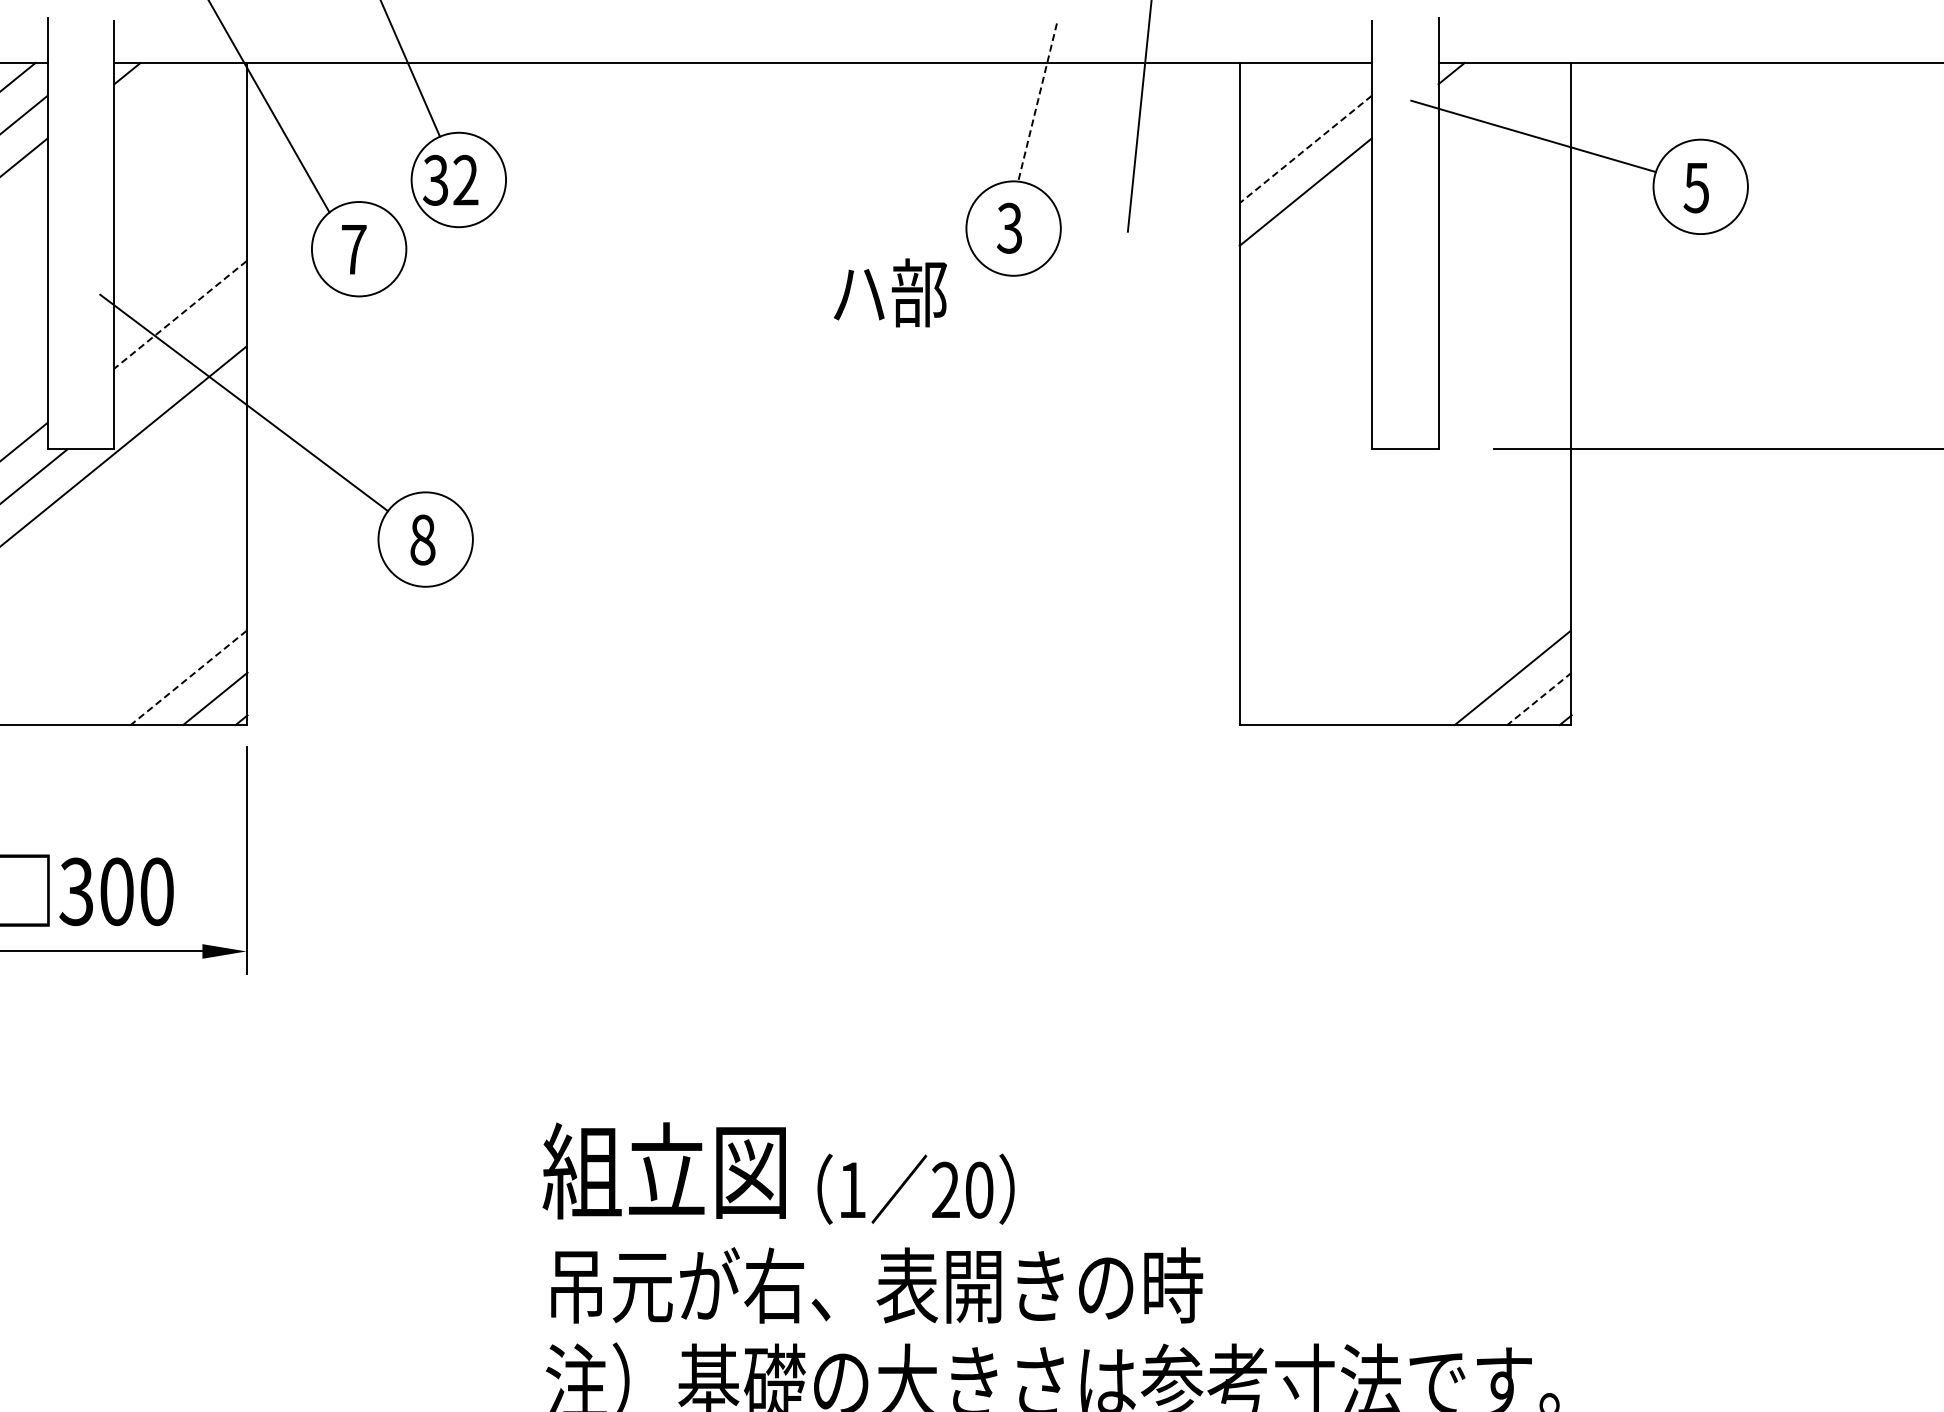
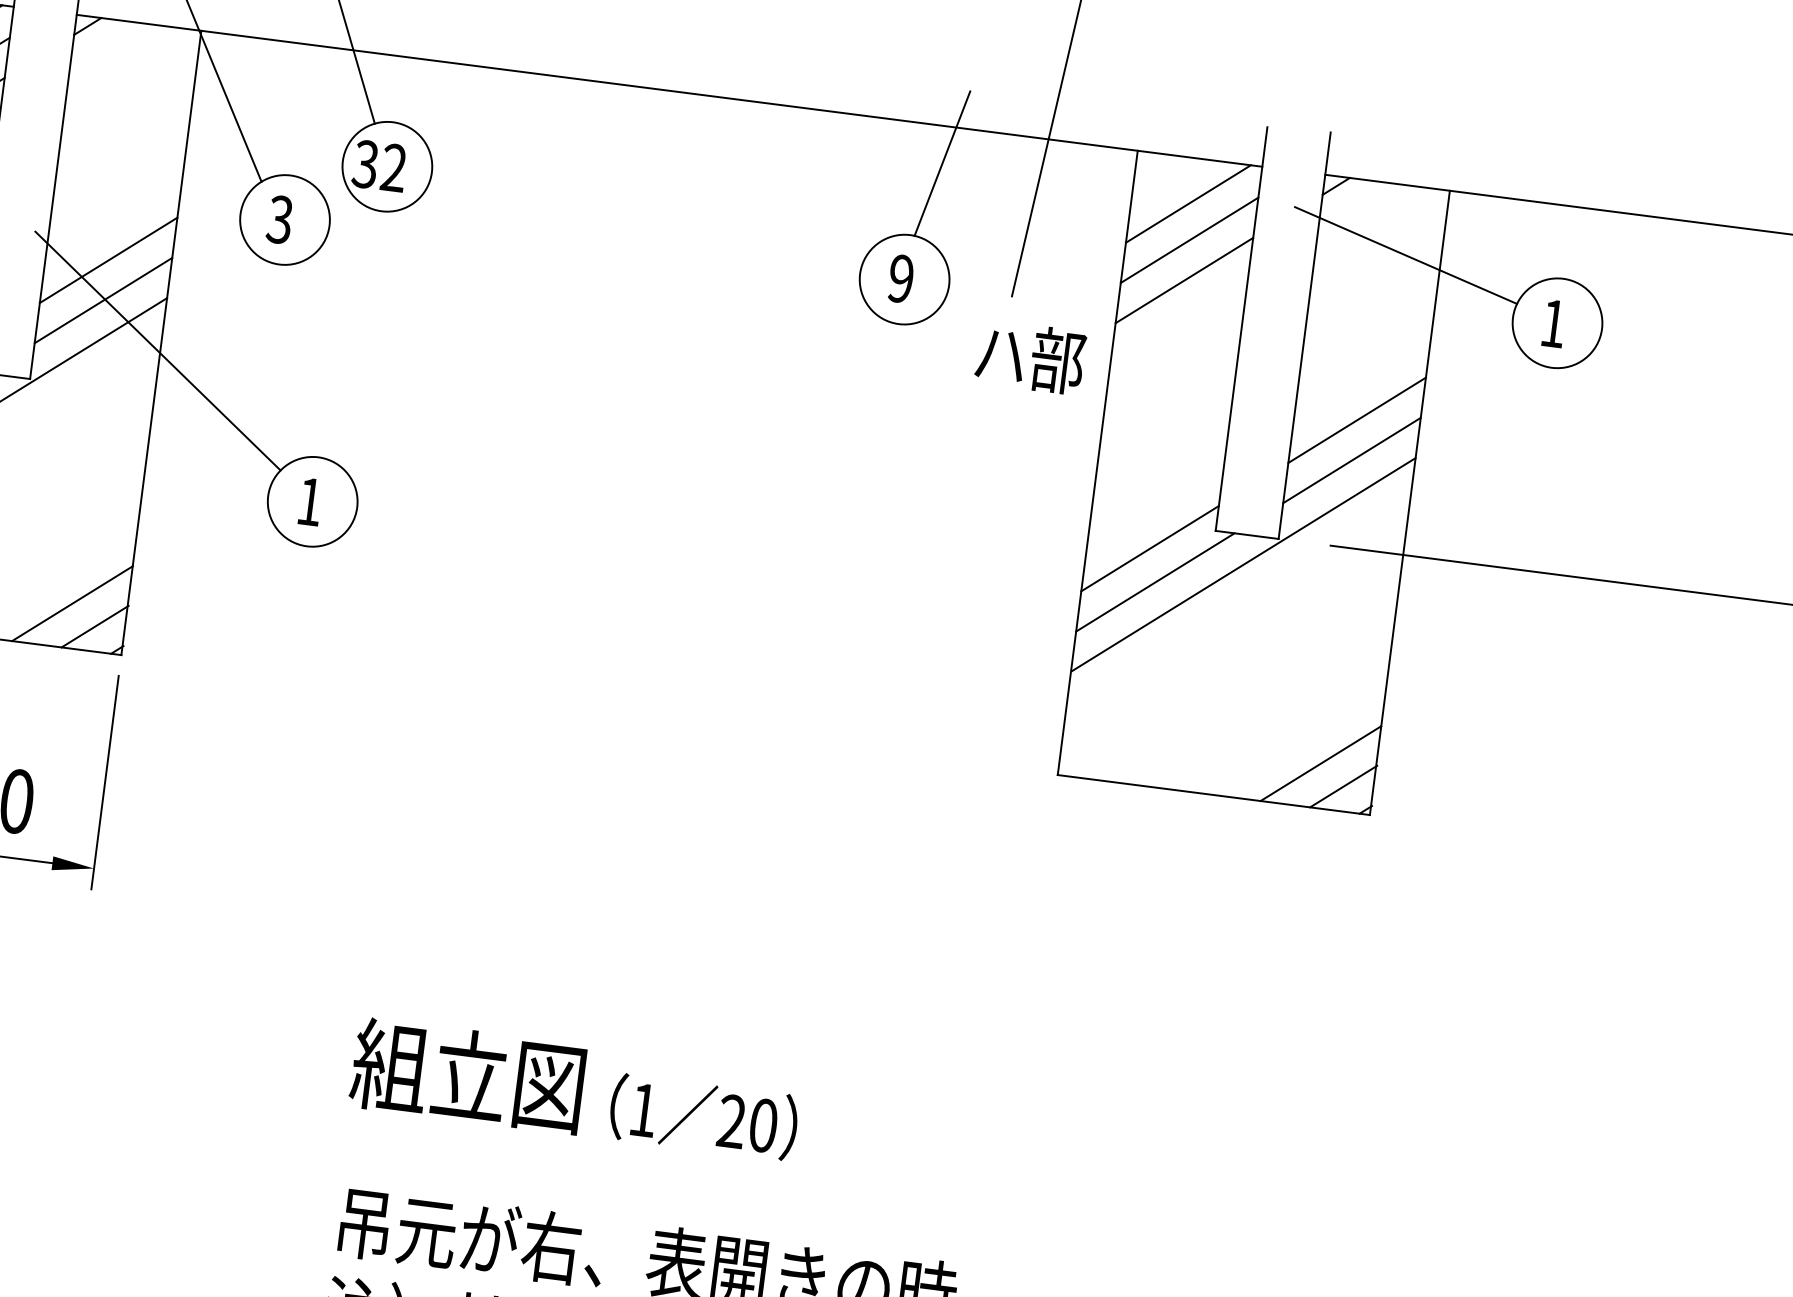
line: (1037, 103) -> (942, 164), dashed -> solid
line: (1299, 111) -> (1188, 203), added
line: (1305, 149) -> (1189, 240), dashed -> solid
text: (1695, 188) -> (1552, 324), 5 -> 1
text: (1009, 228) -> (900, 279), 3 -> 9
text: (353, 249) -> (279, 219), 7 -> 3
text: (889, 292) -> (1029, 356), moved
line: (1504, 314) -> (1357, 419), added
line: (180, 315) -> (108, 260), dashed -> solid
line: (180, 357) -> (103, 300), added
line: (1504, 357) -> (1351, 460), added
line: (1305, 476) -> (1149, 548), added
line: (1405, 480) -> (1243, 564), added
line: (1315, 510) -> (1155, 581), added
text: (422, 539) -> (309, 501), 8 -> 1
line: (188, 677) -> (72, 603), dashed -> solid
line: (1539, 699) -> (1343, 787), dashed -> solid
text: (663, 1170) -> (467, 1075), moved
text: (915, 1188) -> (703, 1116), moved

